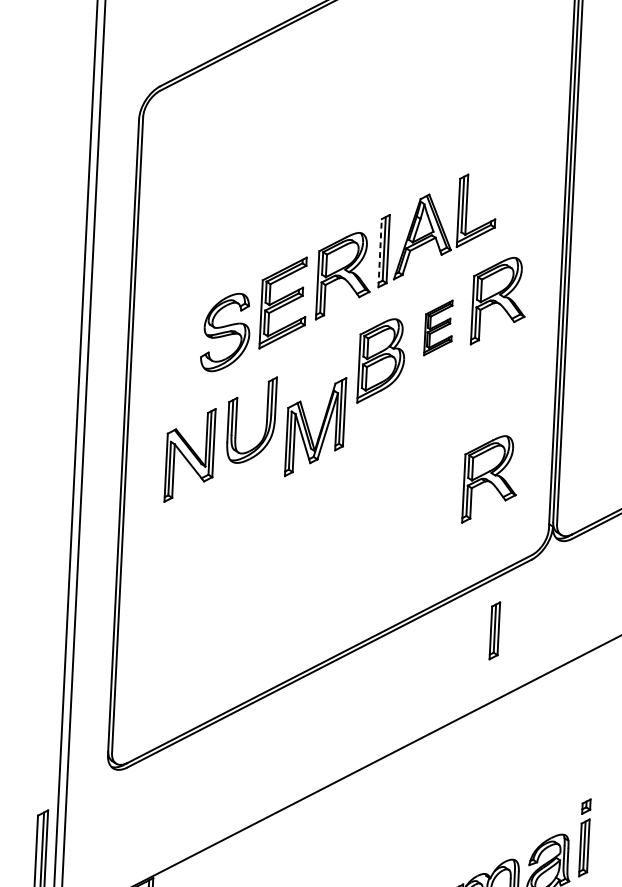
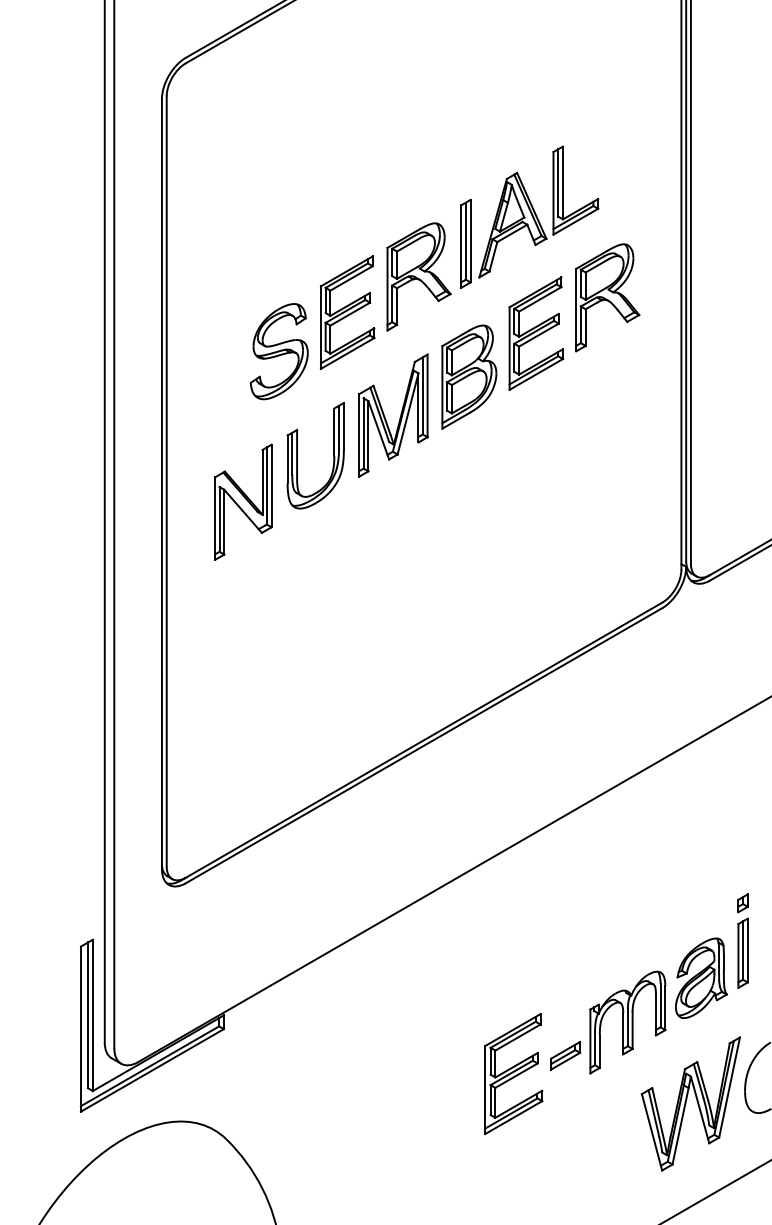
line: (380, 253) -> (461, 246), dashed -> solid
part: (438, 327) -> (536, 333), size x1.67
part: (320, 428) -> (399, 417), moved
part: (490, 479) -> (607, 513), removed
part: (494, 630) -> (621, 695), removed

